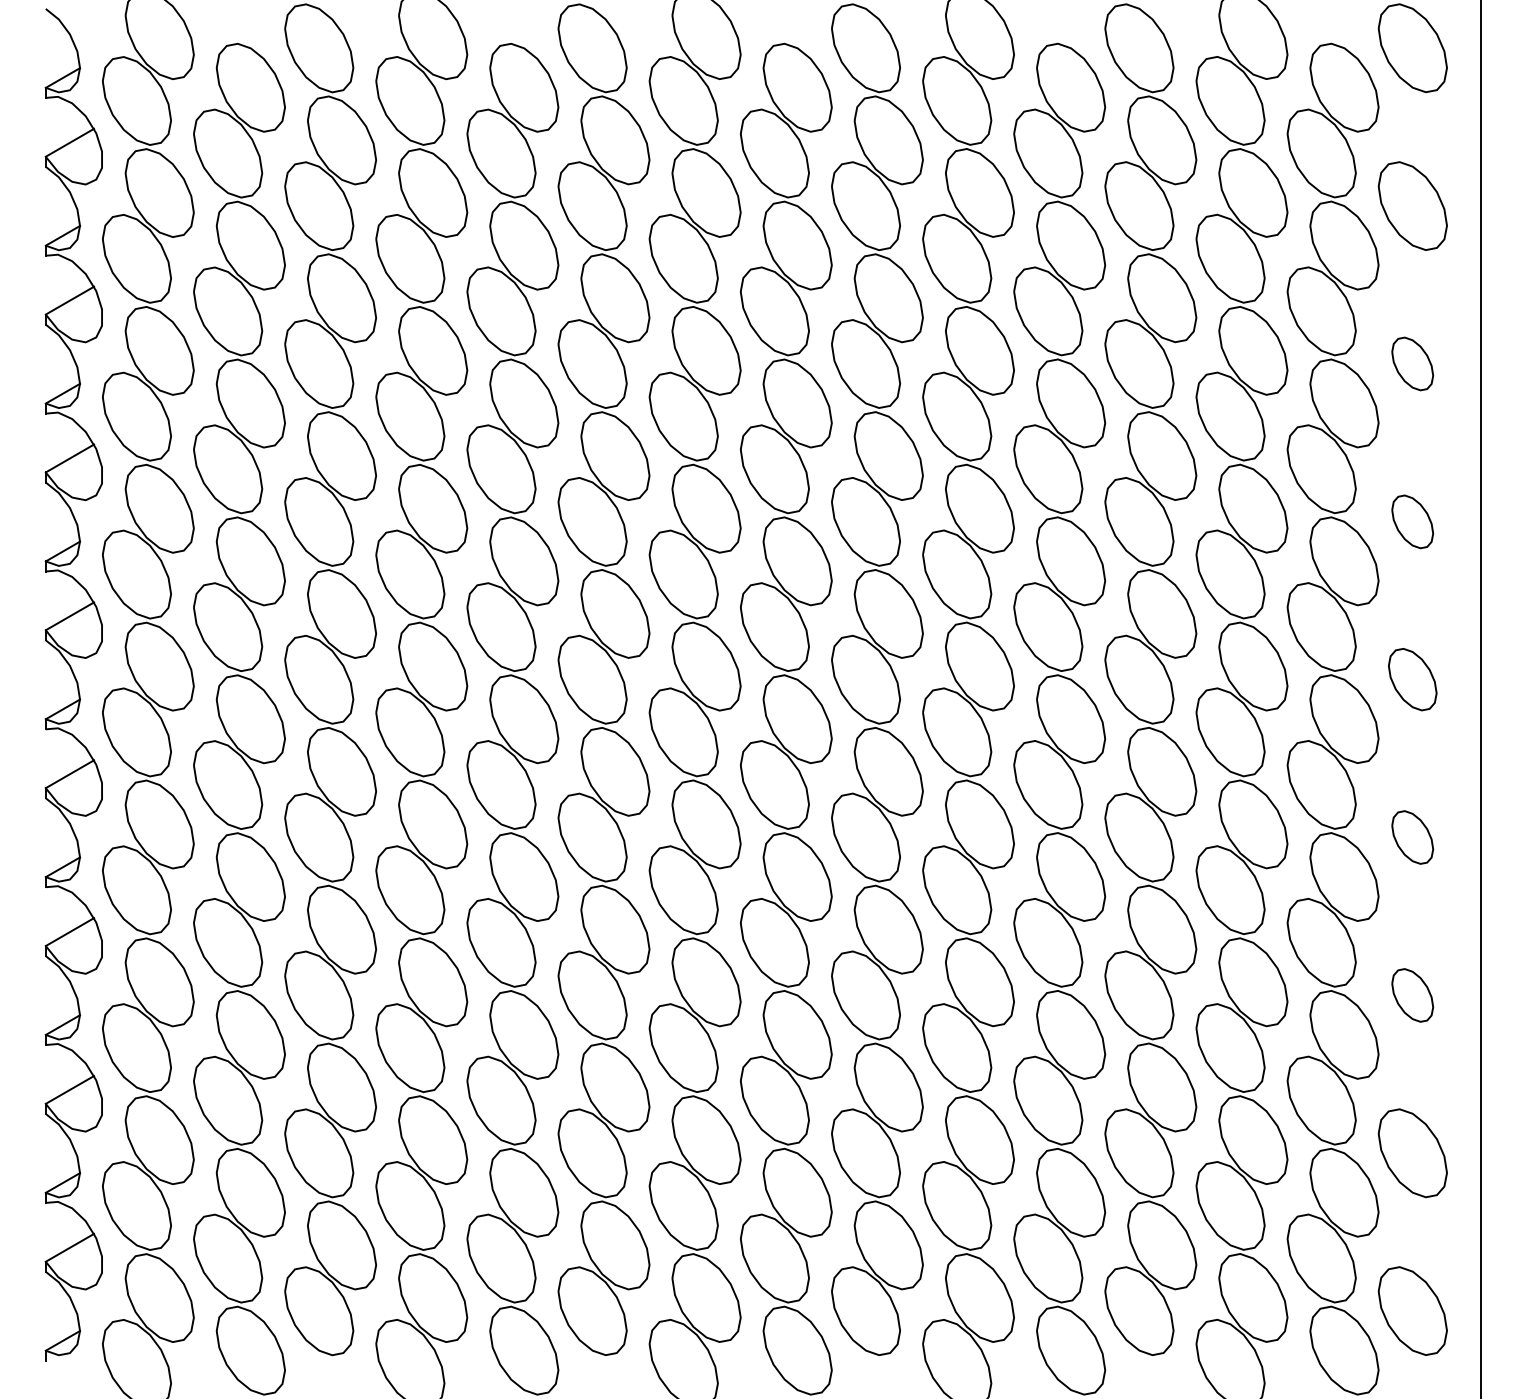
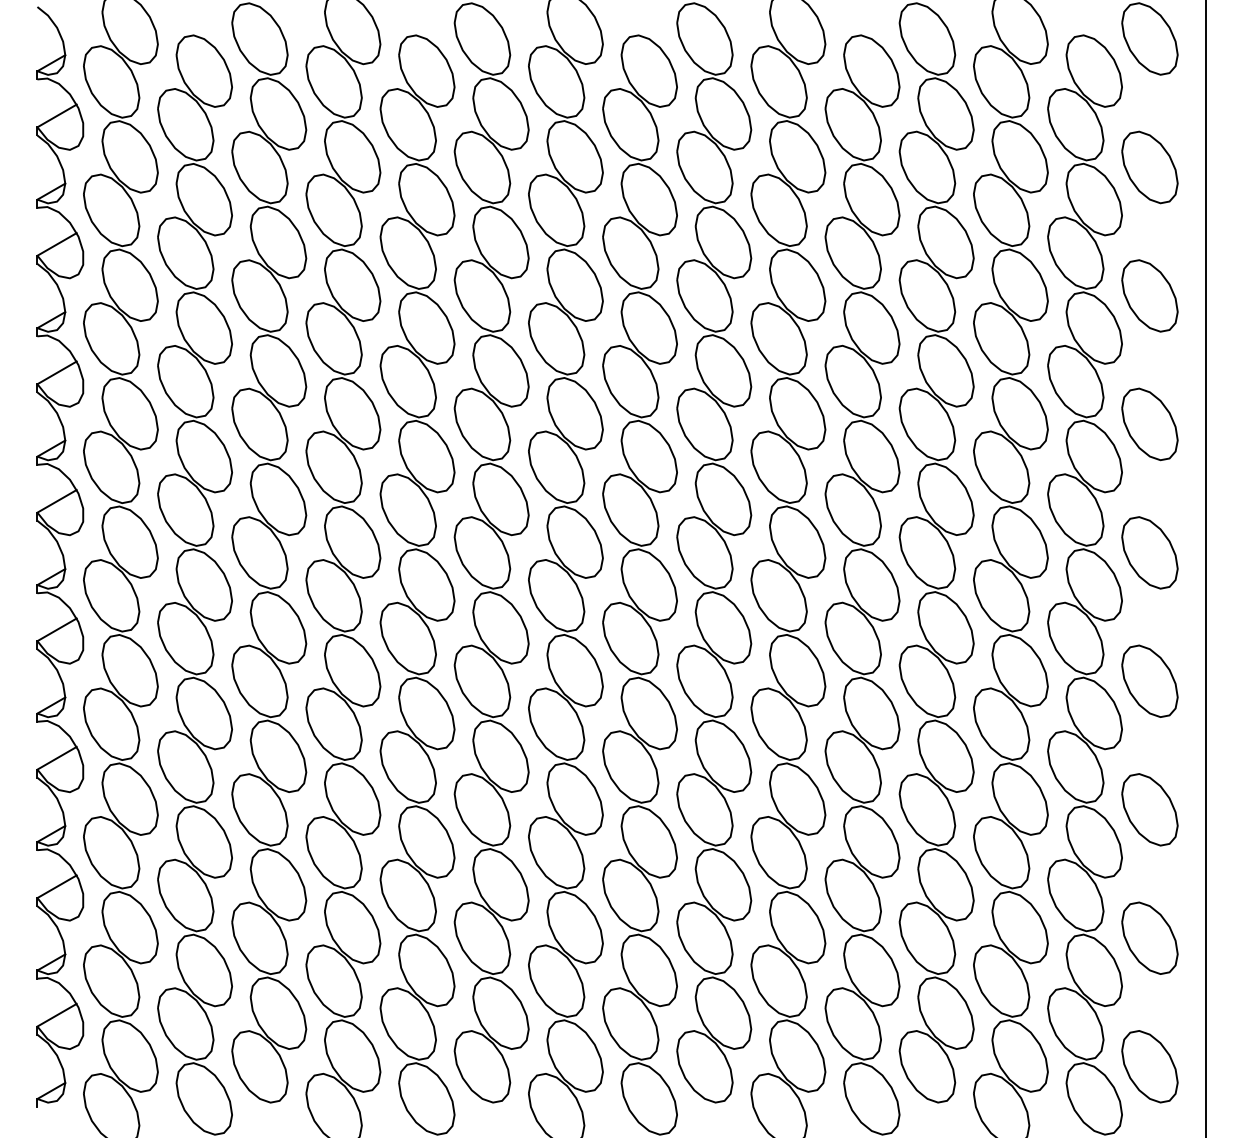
part: (1412, 363) -> (1149, 295), size x1.67
part: (1412, 521) -> (1149, 424), size x1.67
part: (1412, 679) -> (1149, 552), size x1.43
part: (1412, 837) -> (1149, 681), size x1.67
part: (1412, 995) -> (1149, 809), size x1.67

